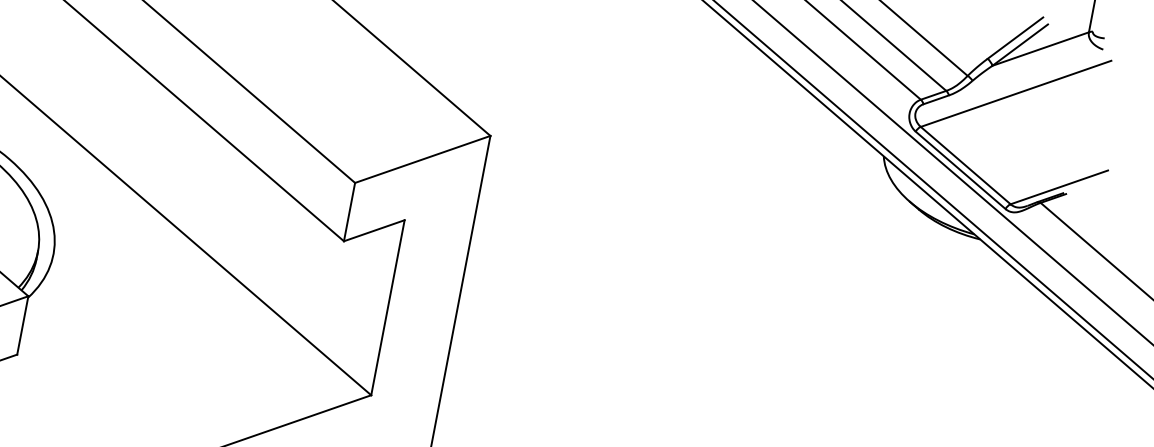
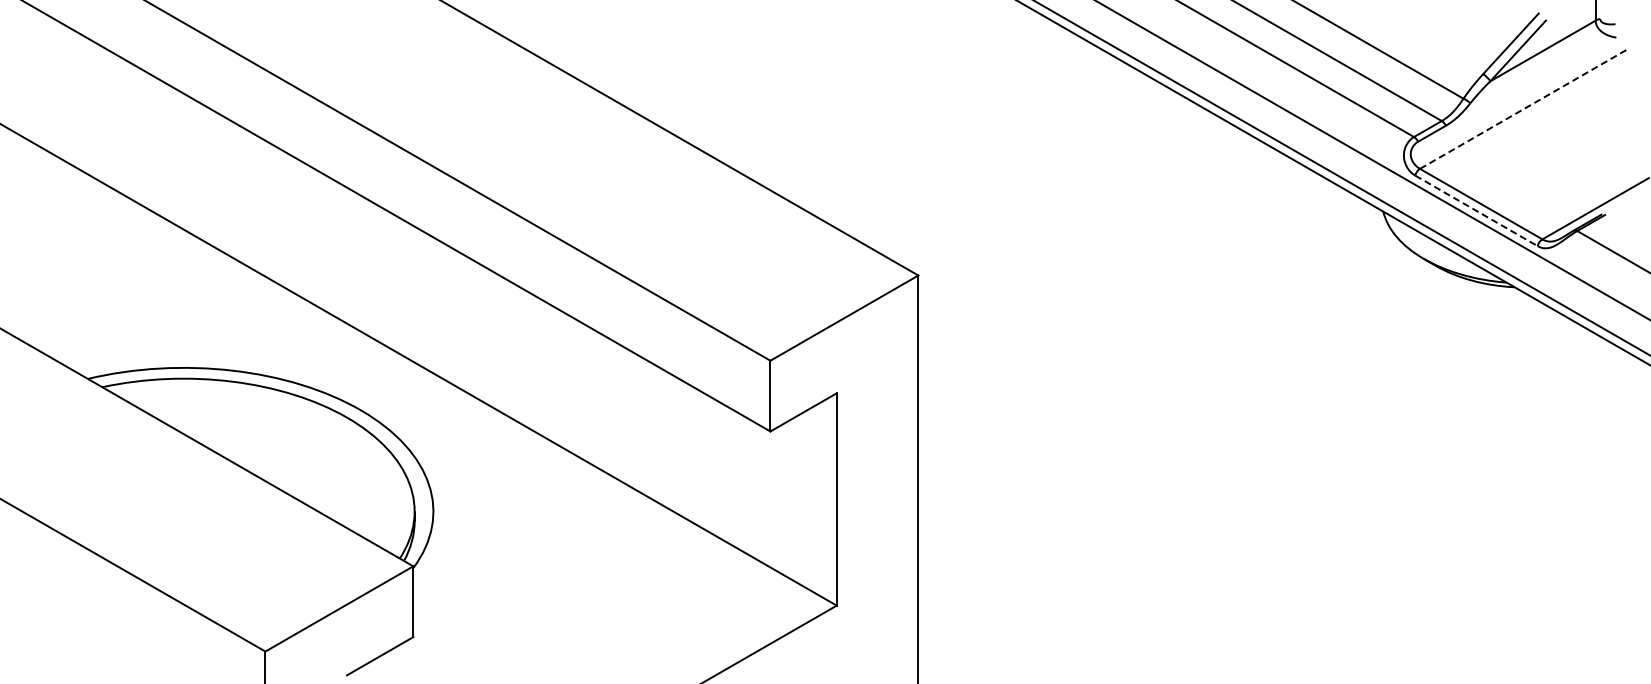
line: (1016, 93) -> (1524, 108), solid -> dashed
line: (960, 170) -> (1476, 210), solid -> dashed

